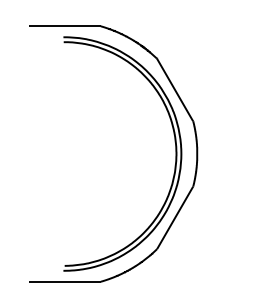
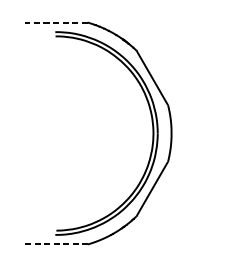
line: (64, 26) -> (56, 22), solid -> dashed
line: (65, 281) -> (57, 244), solid -> dashed

